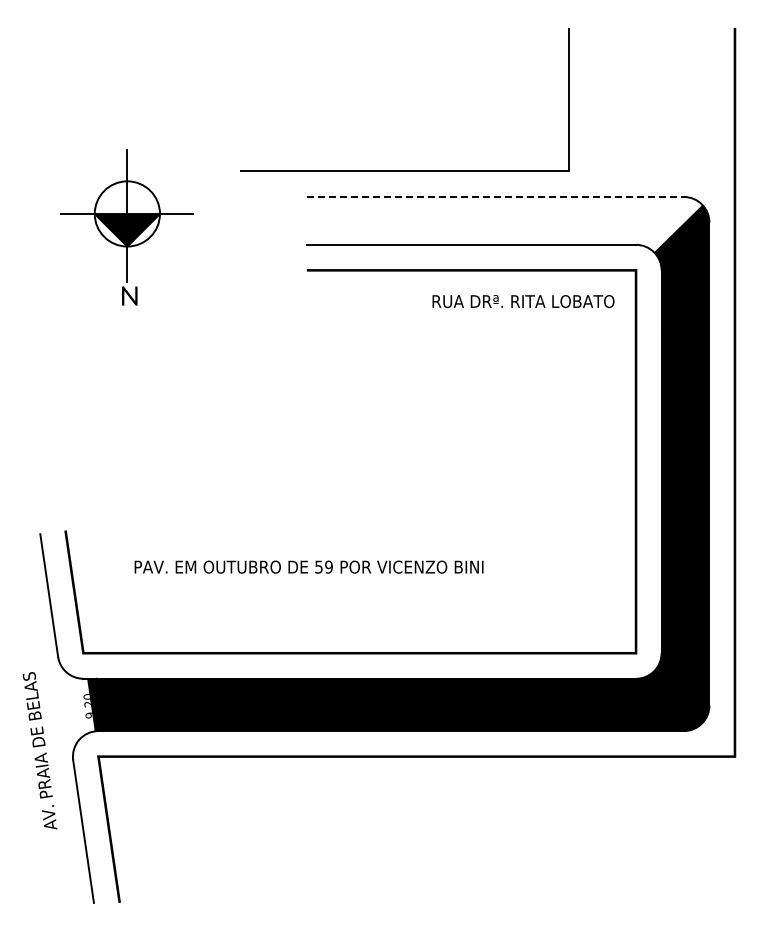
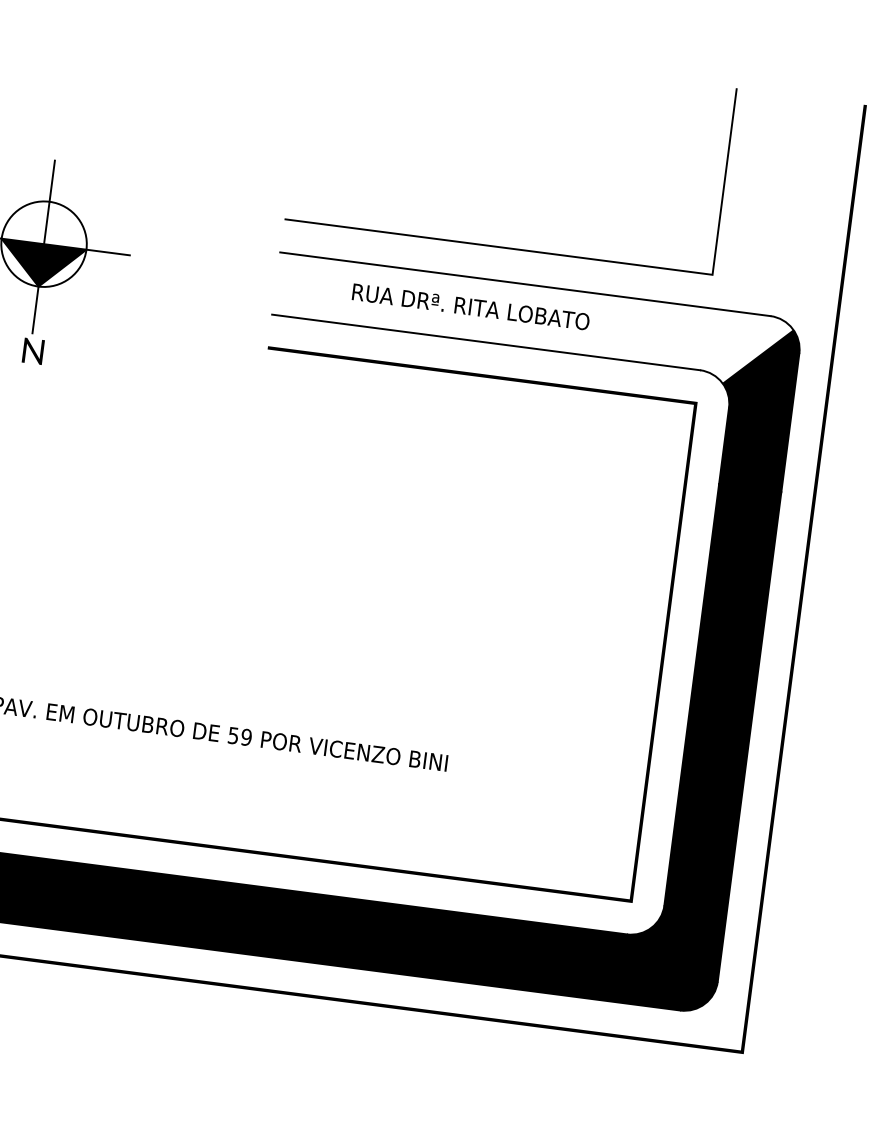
line: (404, 170) -> (498, 245), moved
line: (495, 196) -> (525, 283), dashed -> solid
text: (523, 301) -> (471, 306), moved

